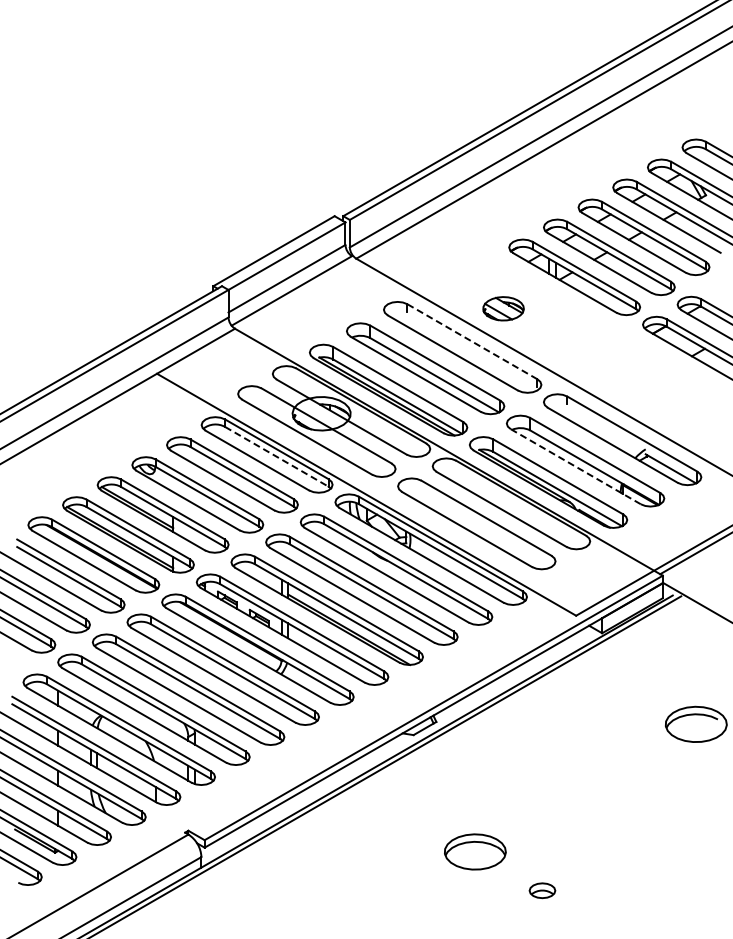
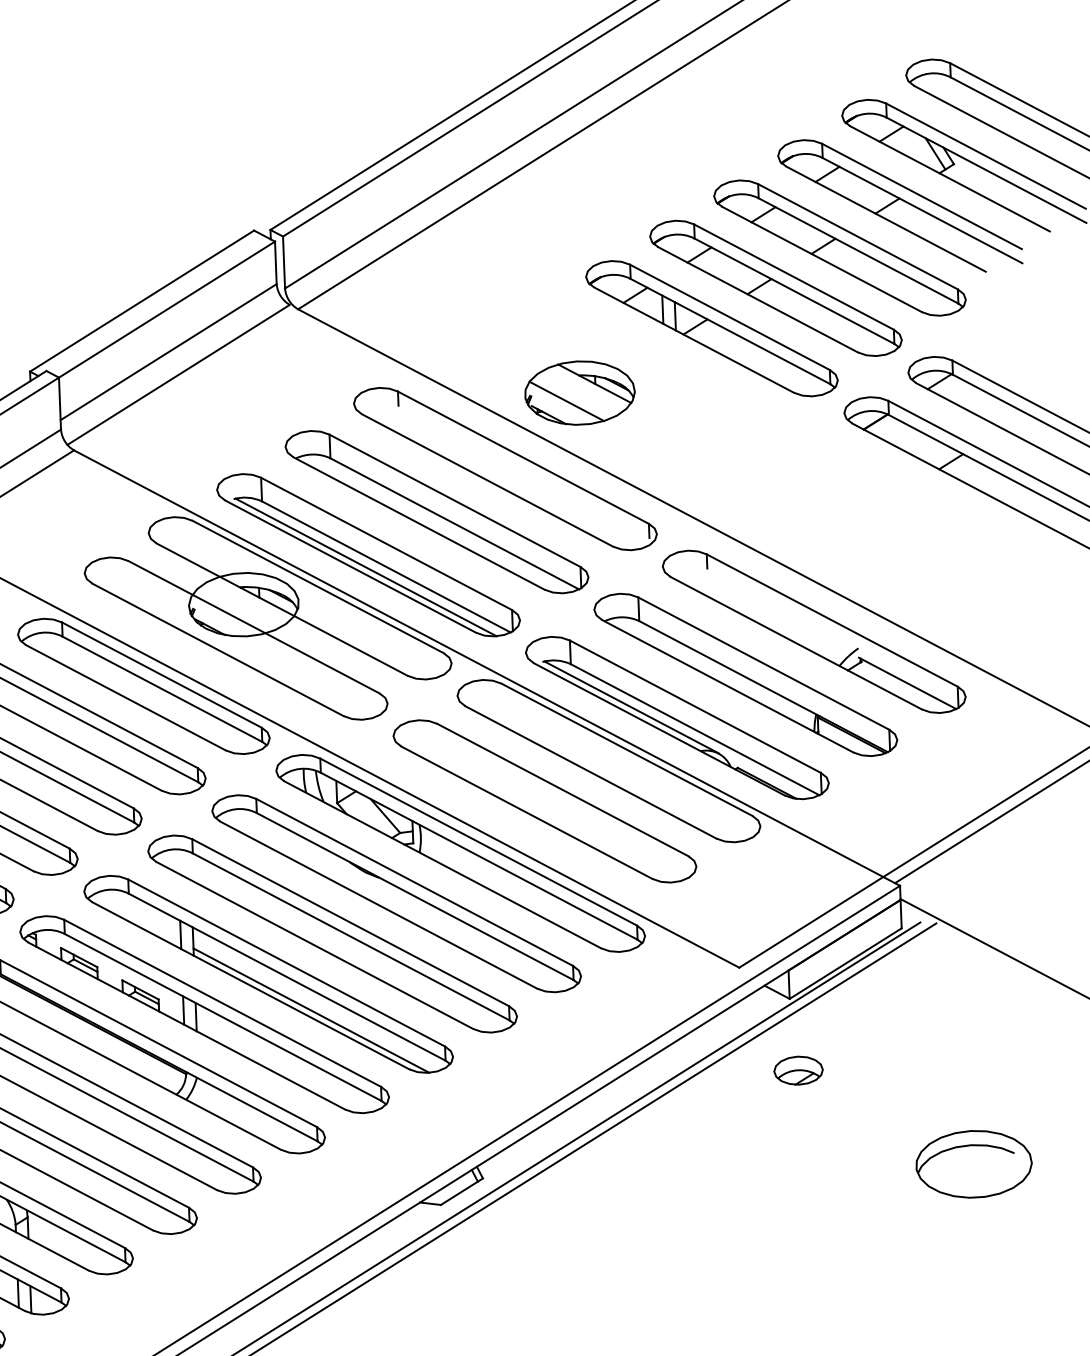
part: (503, 308) -> (579, 392), size x1.43
line: (471, 341) -> (521, 457), dashed -> solid
line: (276, 456) -> (161, 688), dashed -> solid
line: (576, 466) -> (729, 685), dashed -> solid
part: (605, 671) -> (798, 1070), added

